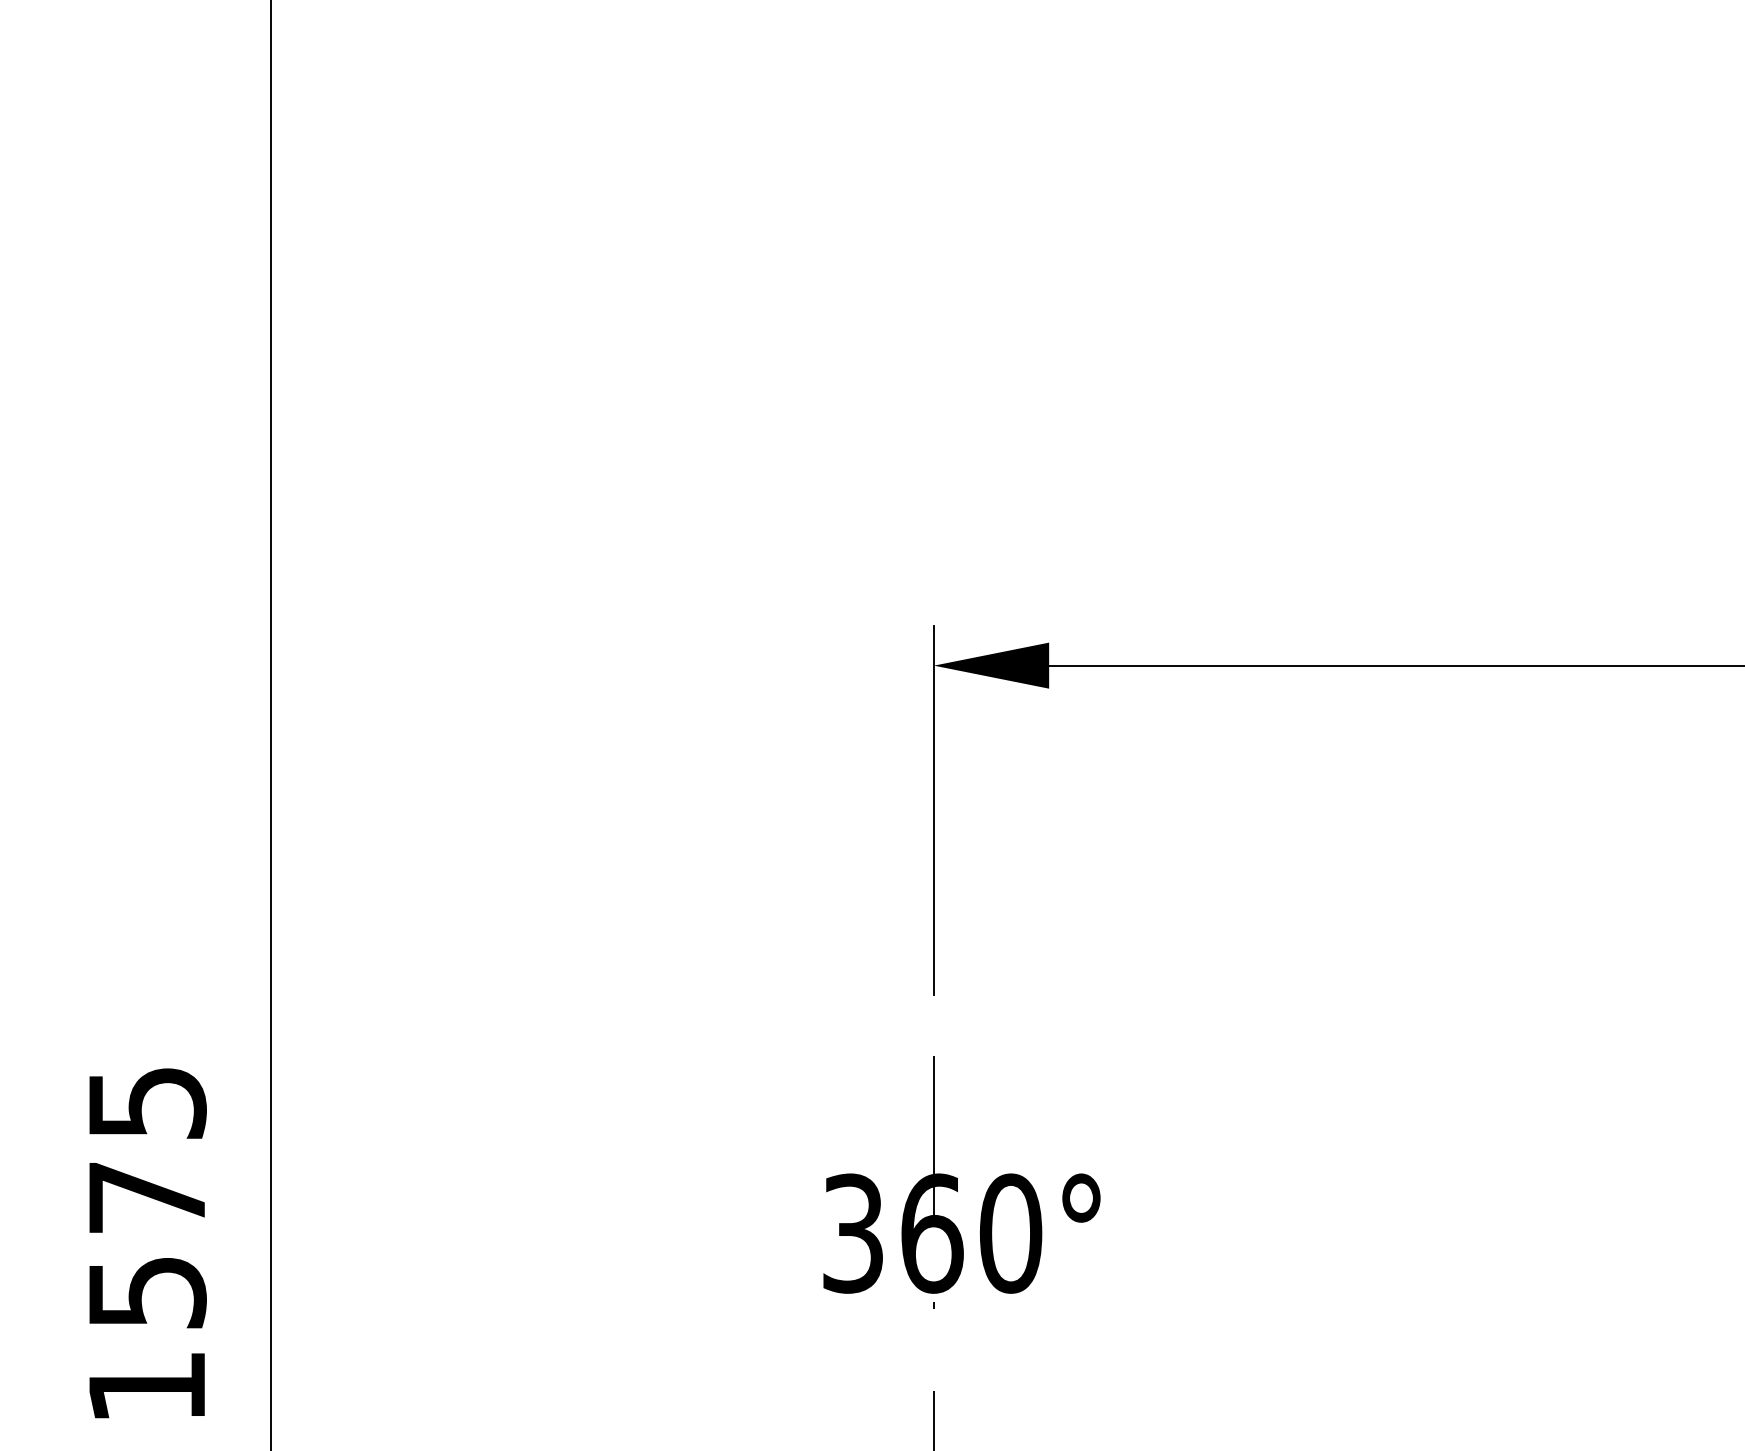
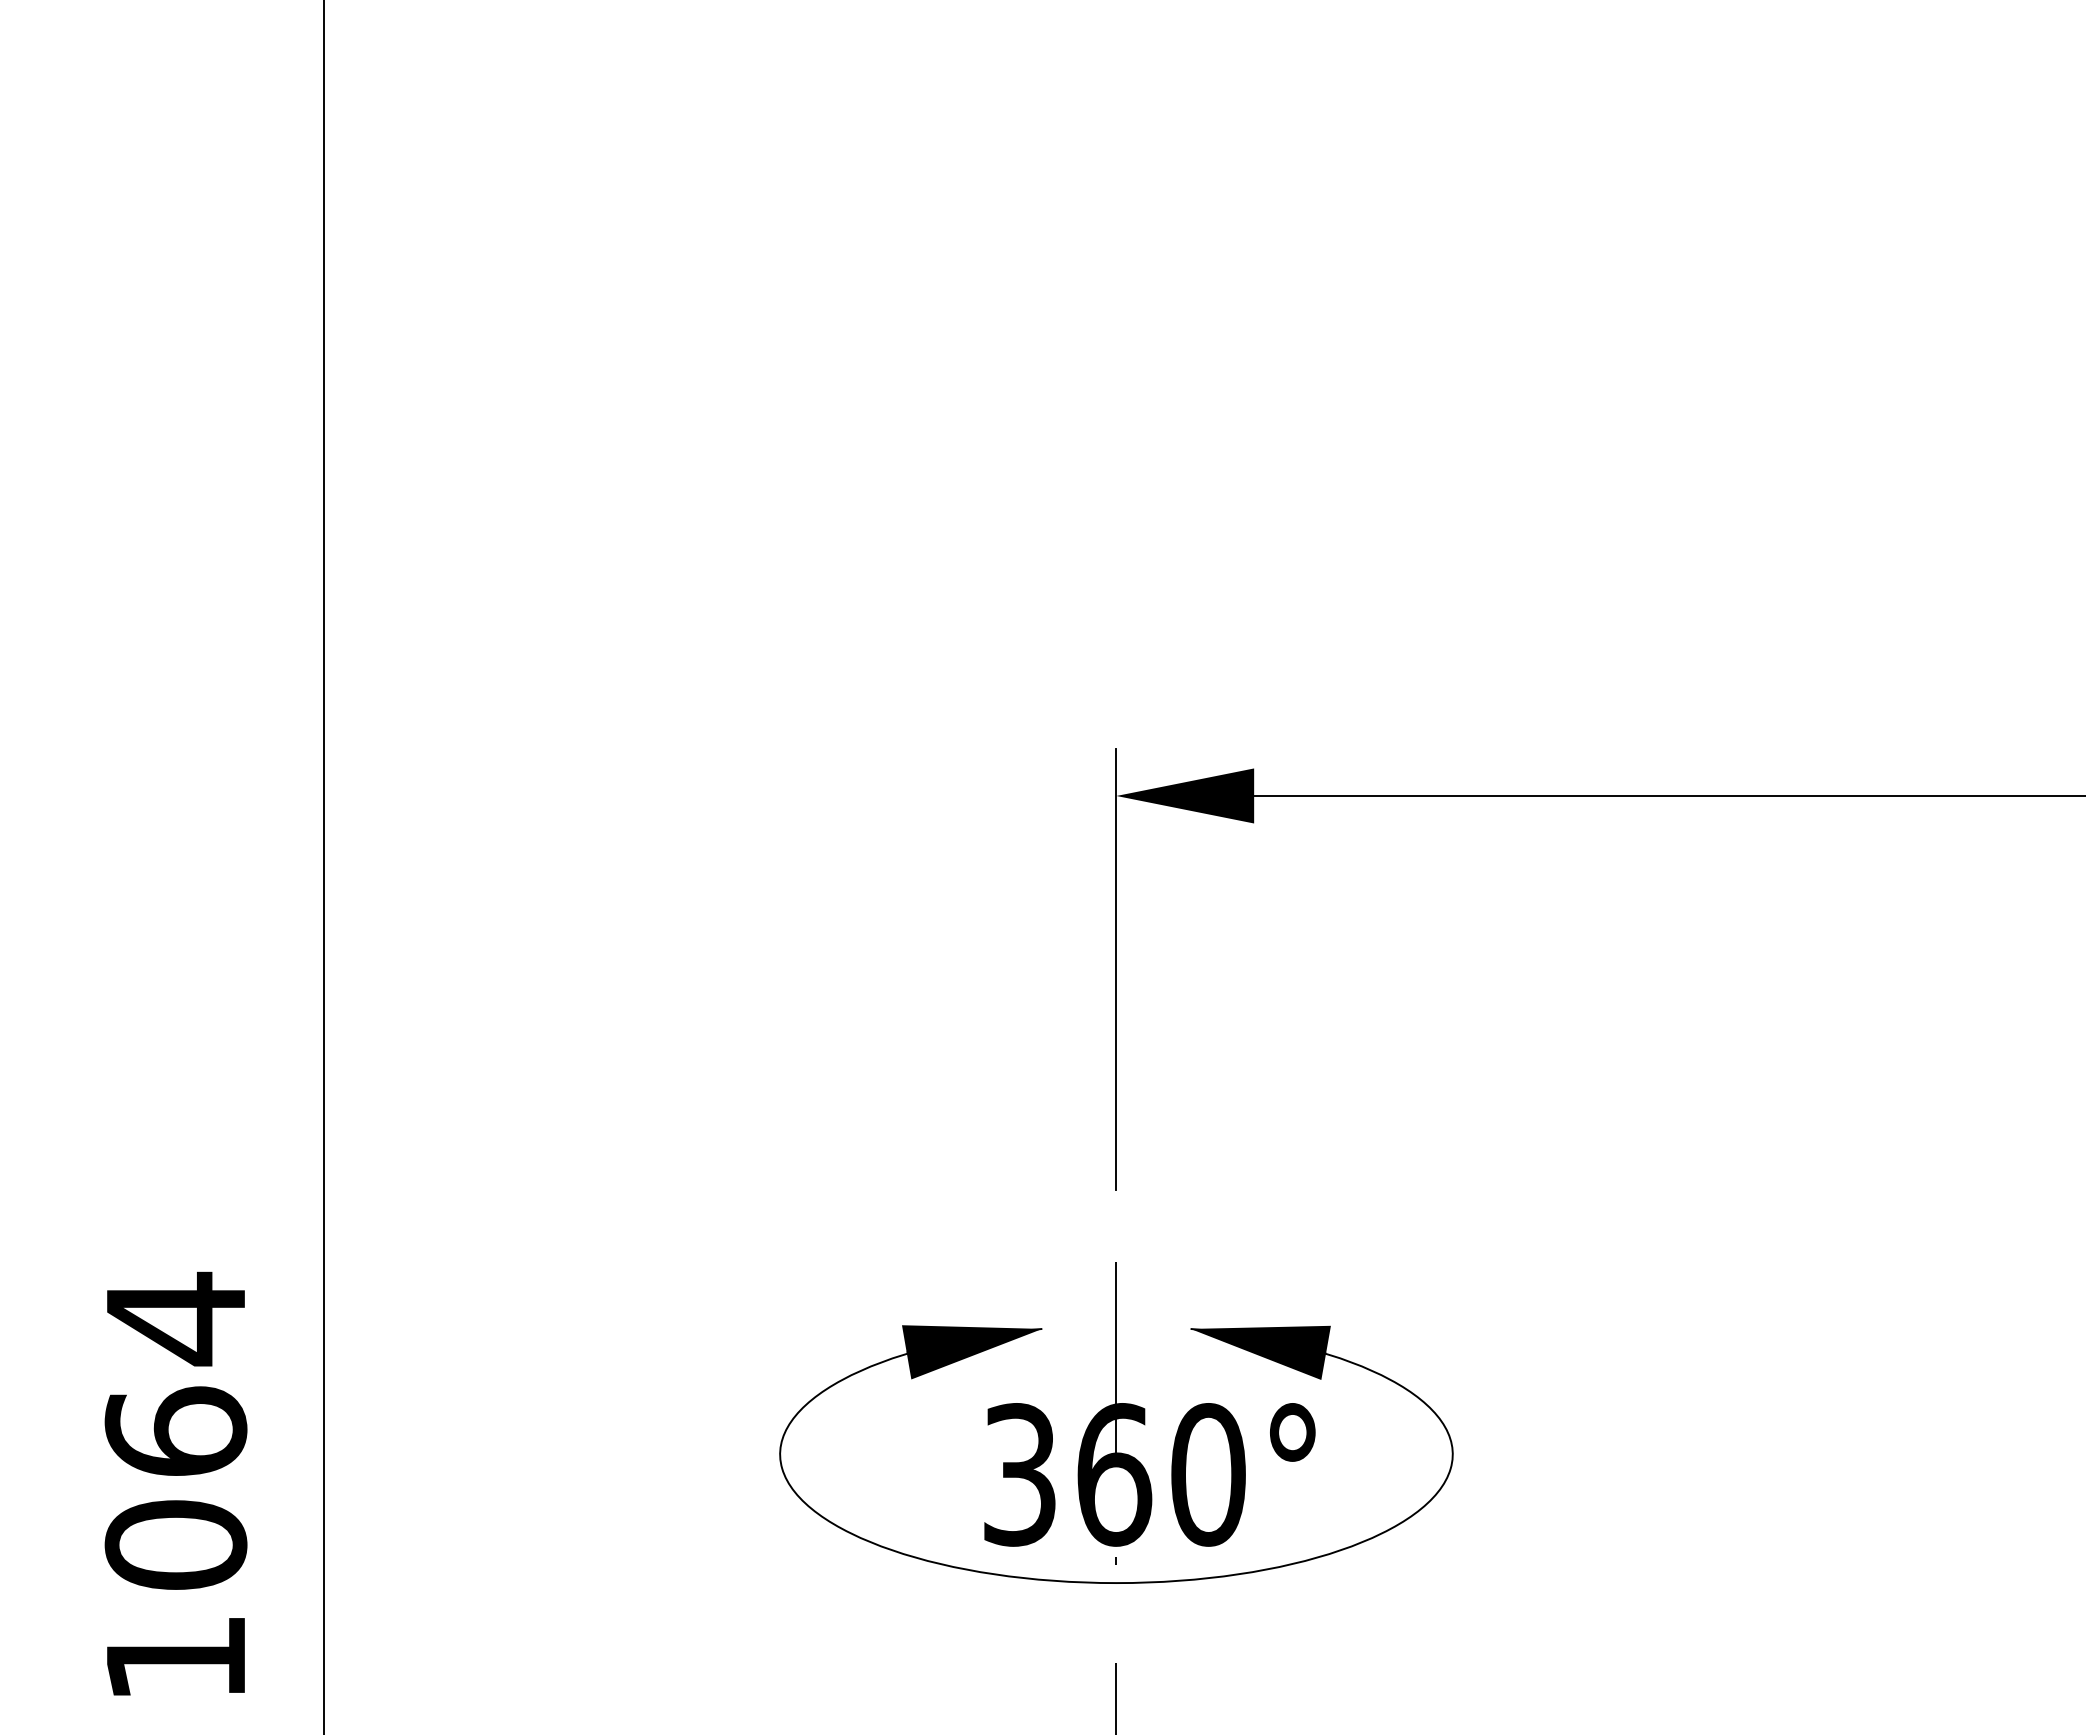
text: (146, 1196) -> (175, 1430), 1575 -> 1064
part: (933, 1323) -> (1116, 1582), added

